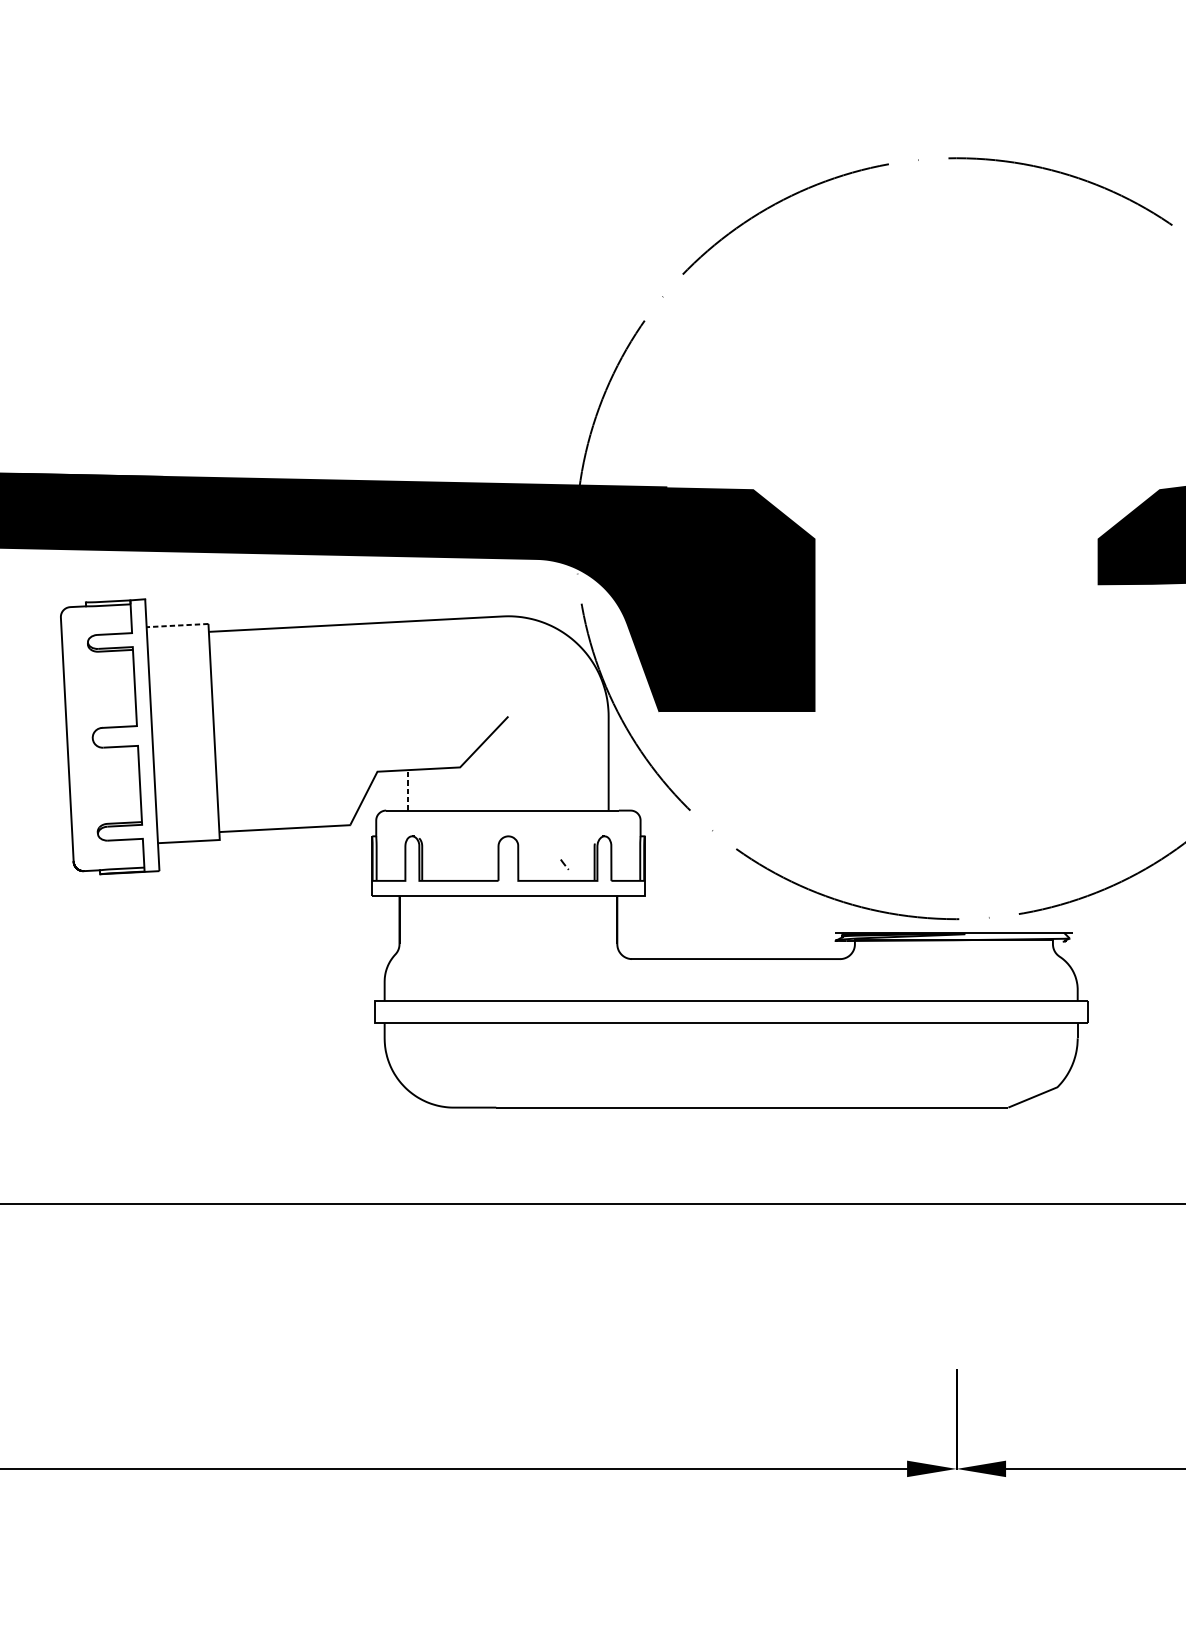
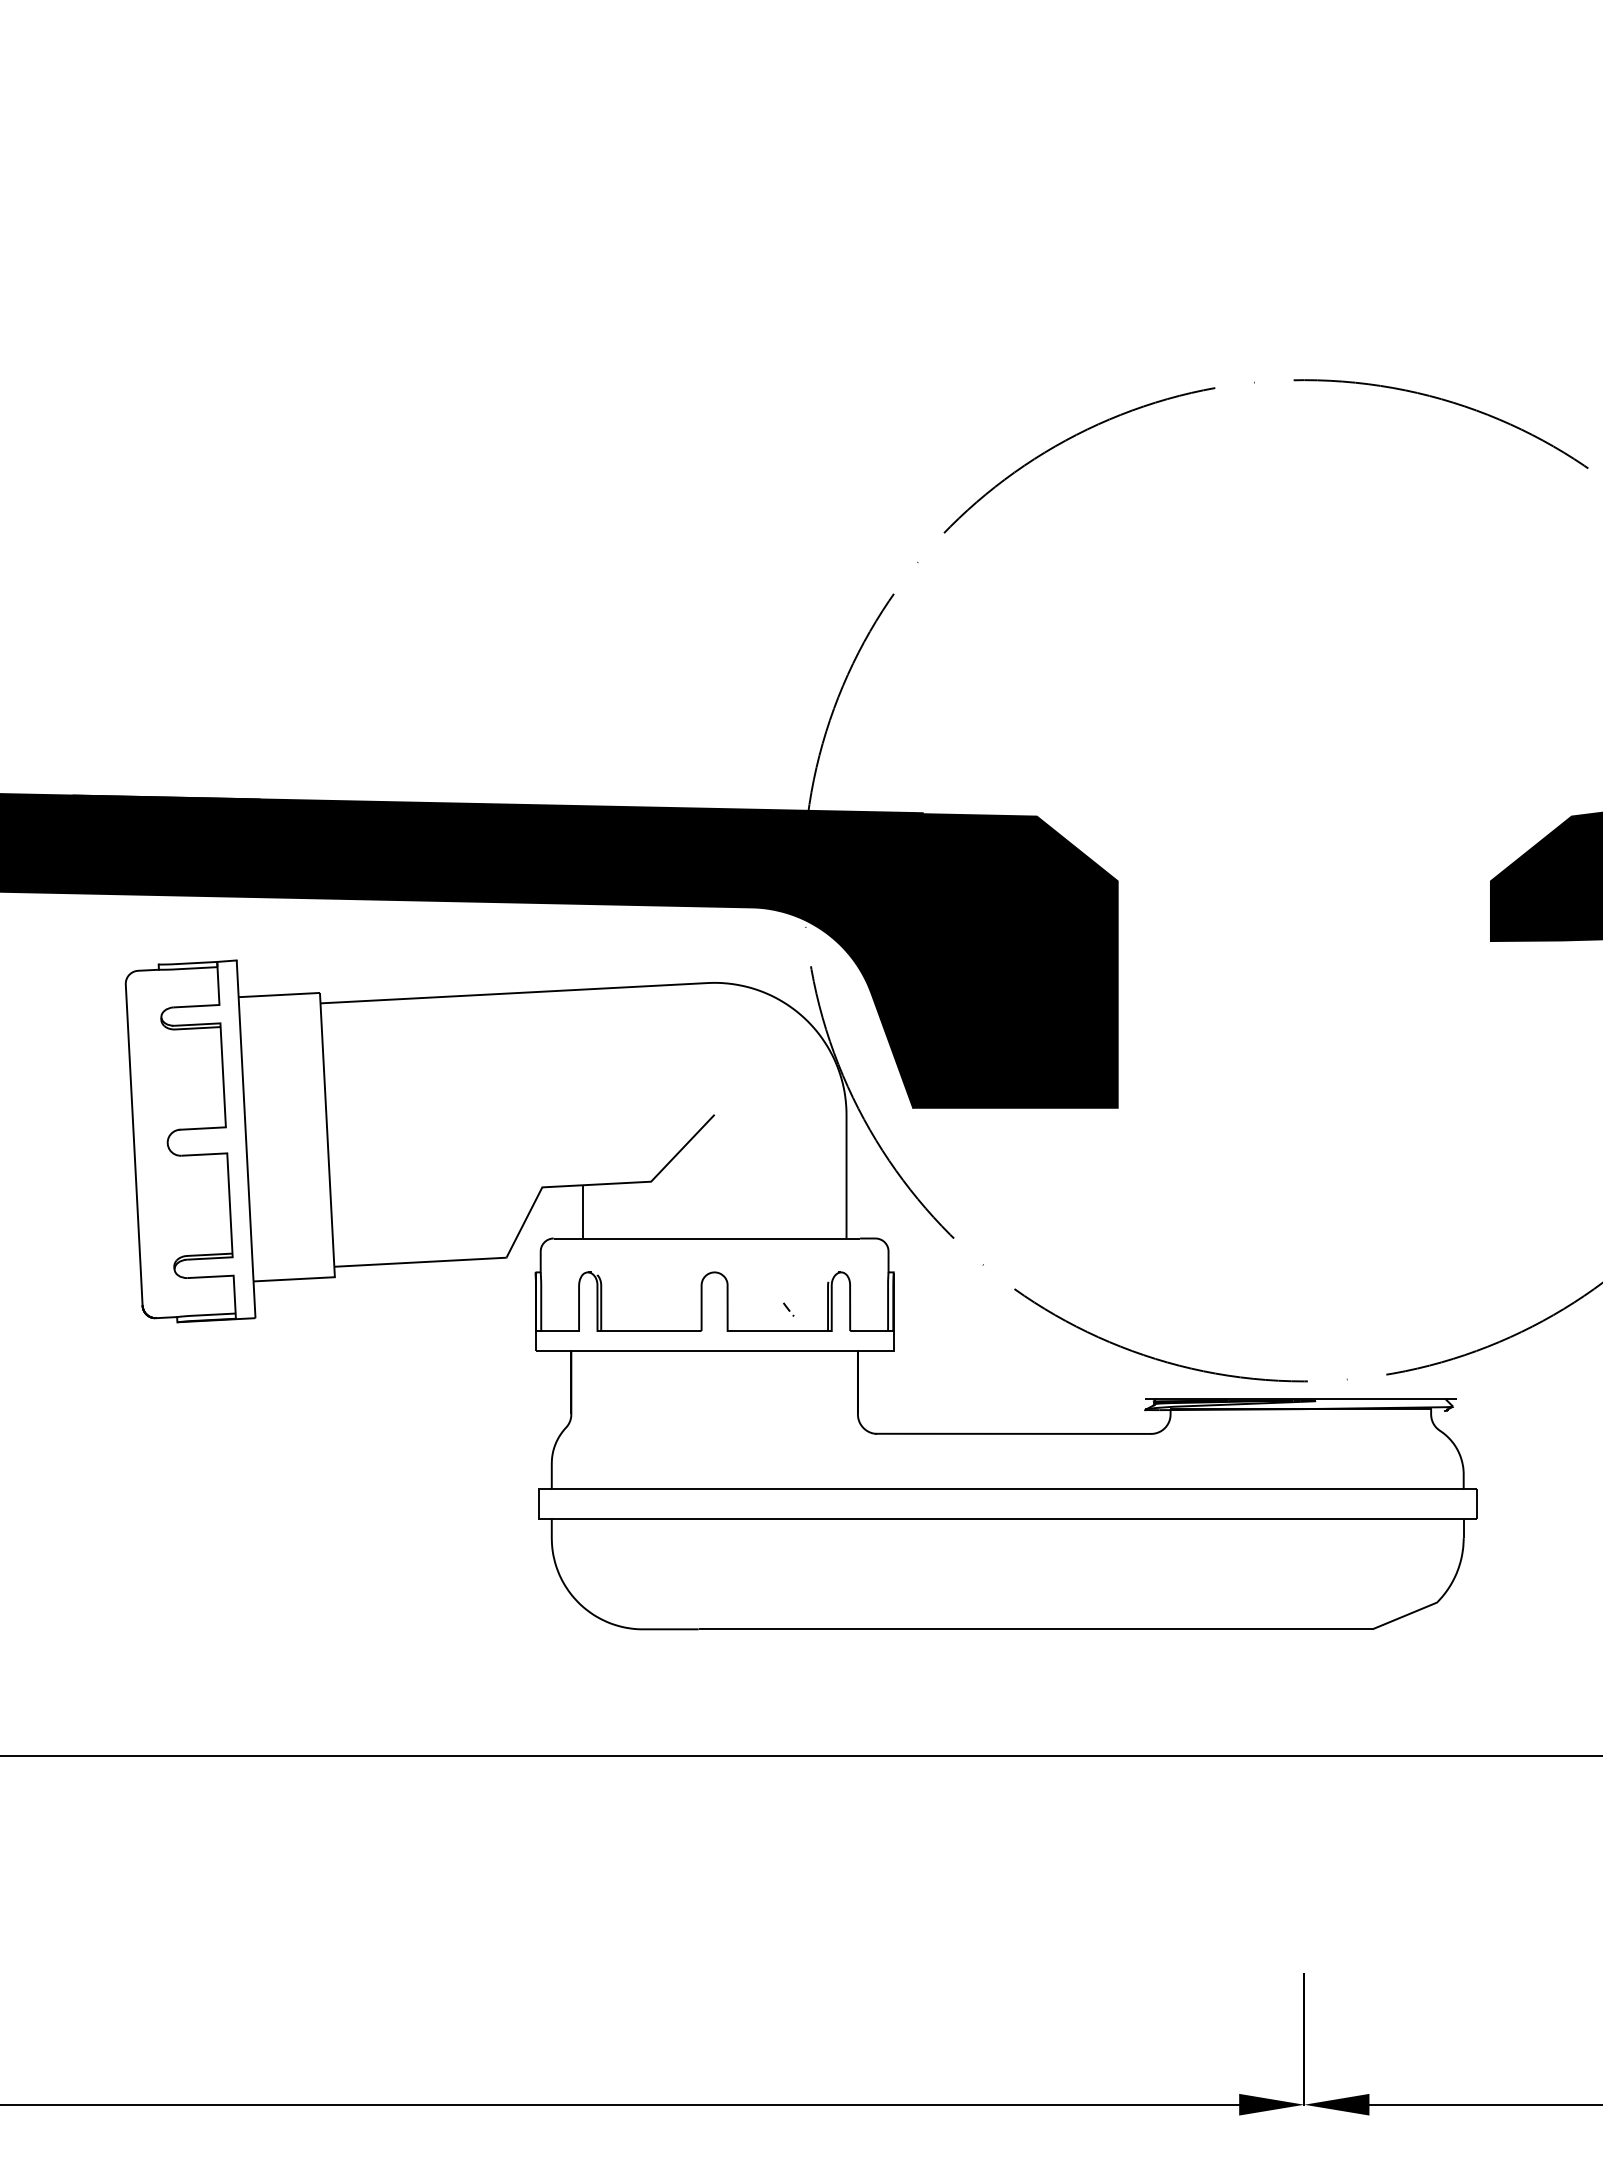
line: (177, 625) -> (279, 995), dashed -> solid
line: (407, 790) -> (582, 1211), dashed -> solid

